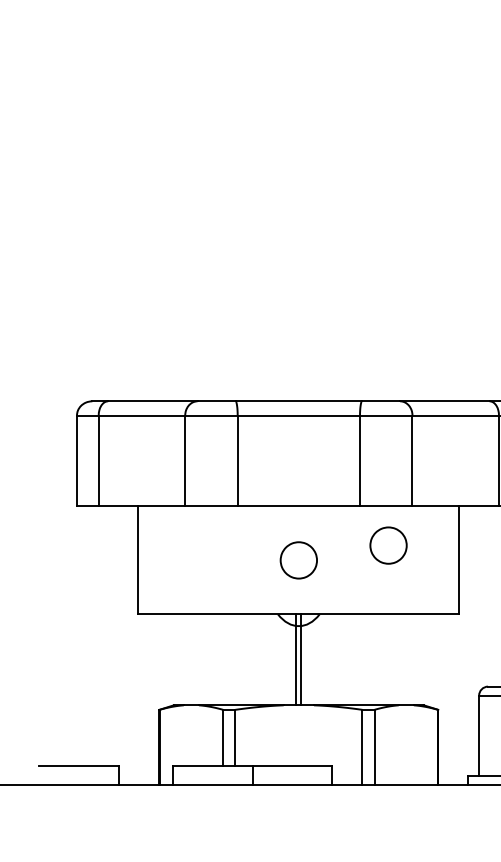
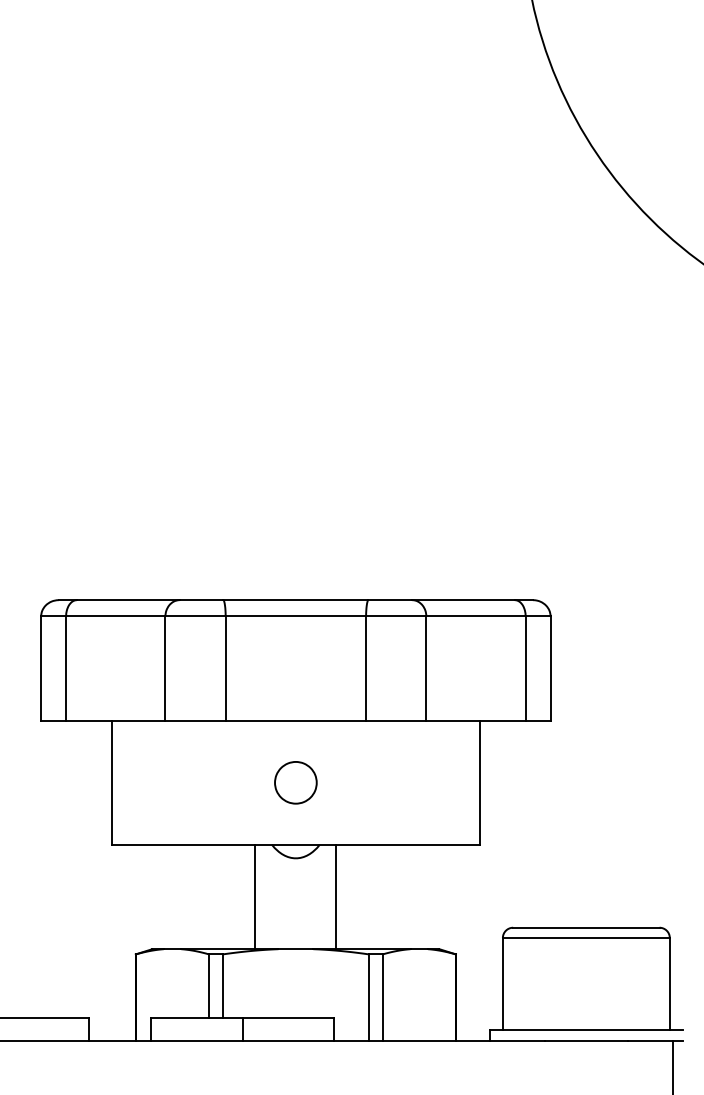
part: (388, 545) -> (398, 765), removed
line: (295, 659) -> (336, 896), moved
line: (301, 659) -> (255, 896), moved

